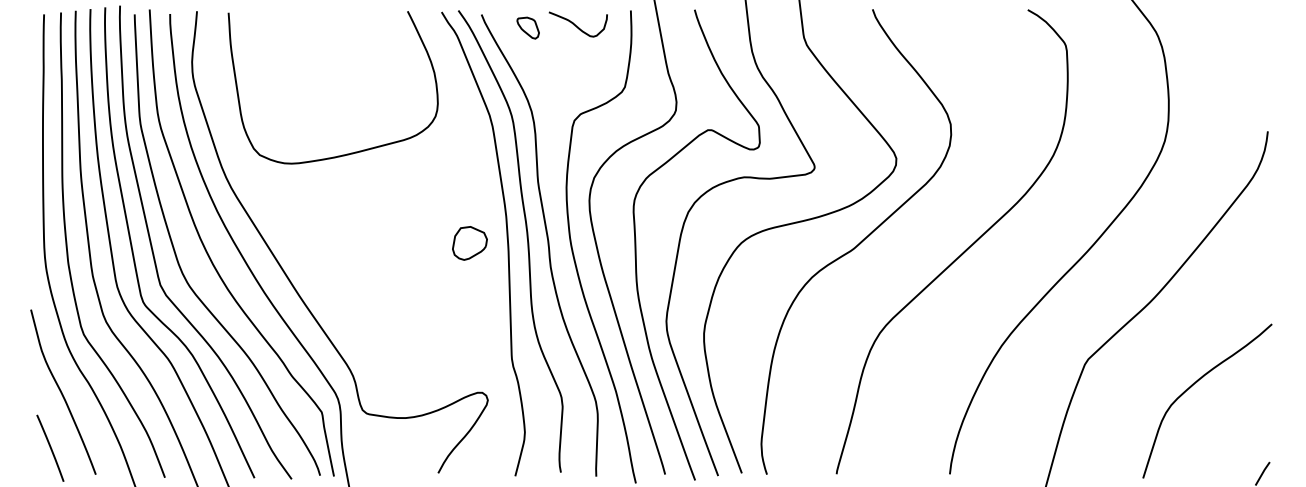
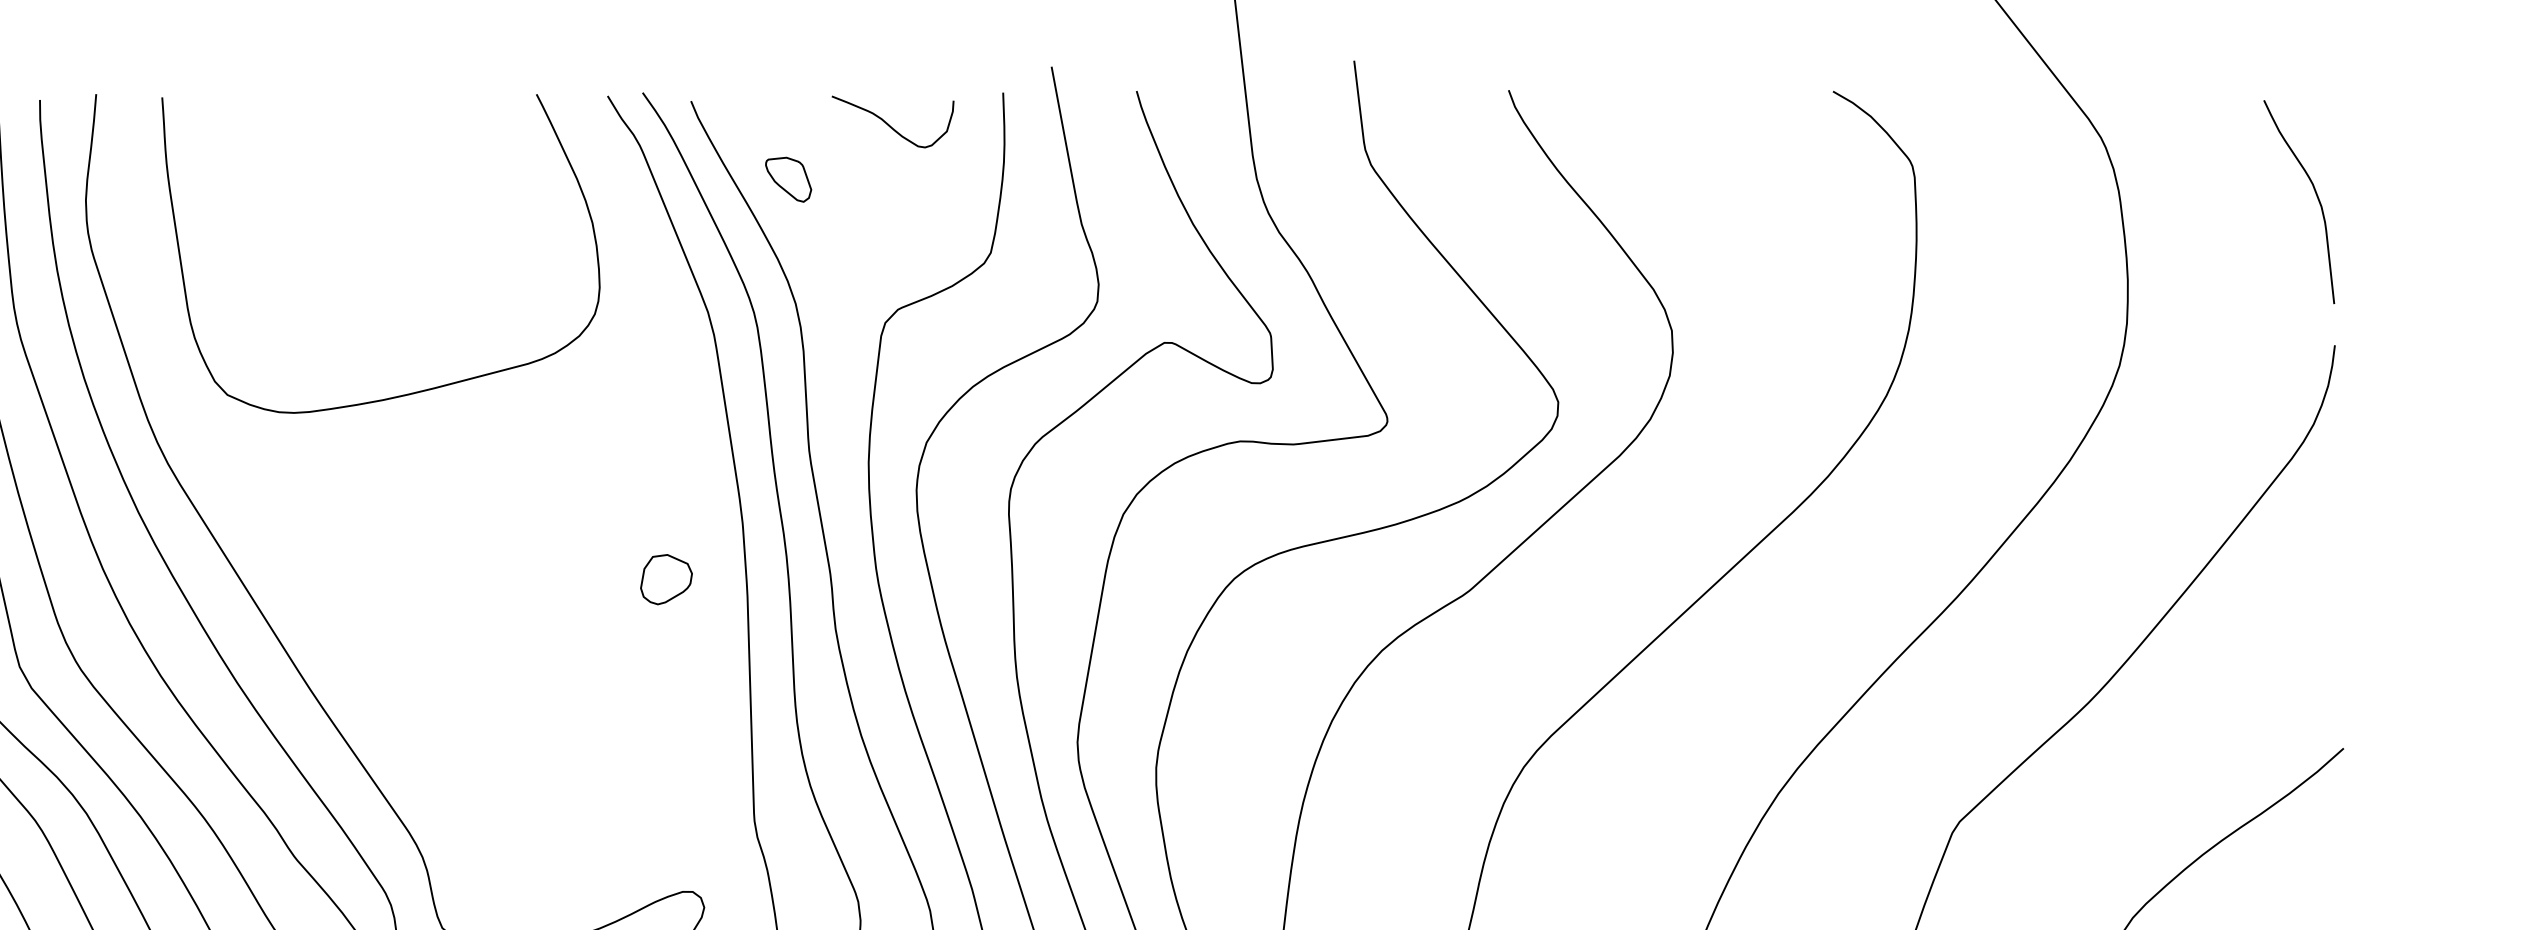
part: (527, 27) -> (787, 178), moved
curve: (1258, 60) -> (2315, 197), added
part: (469, 243) -> (665, 579), size x0.71

